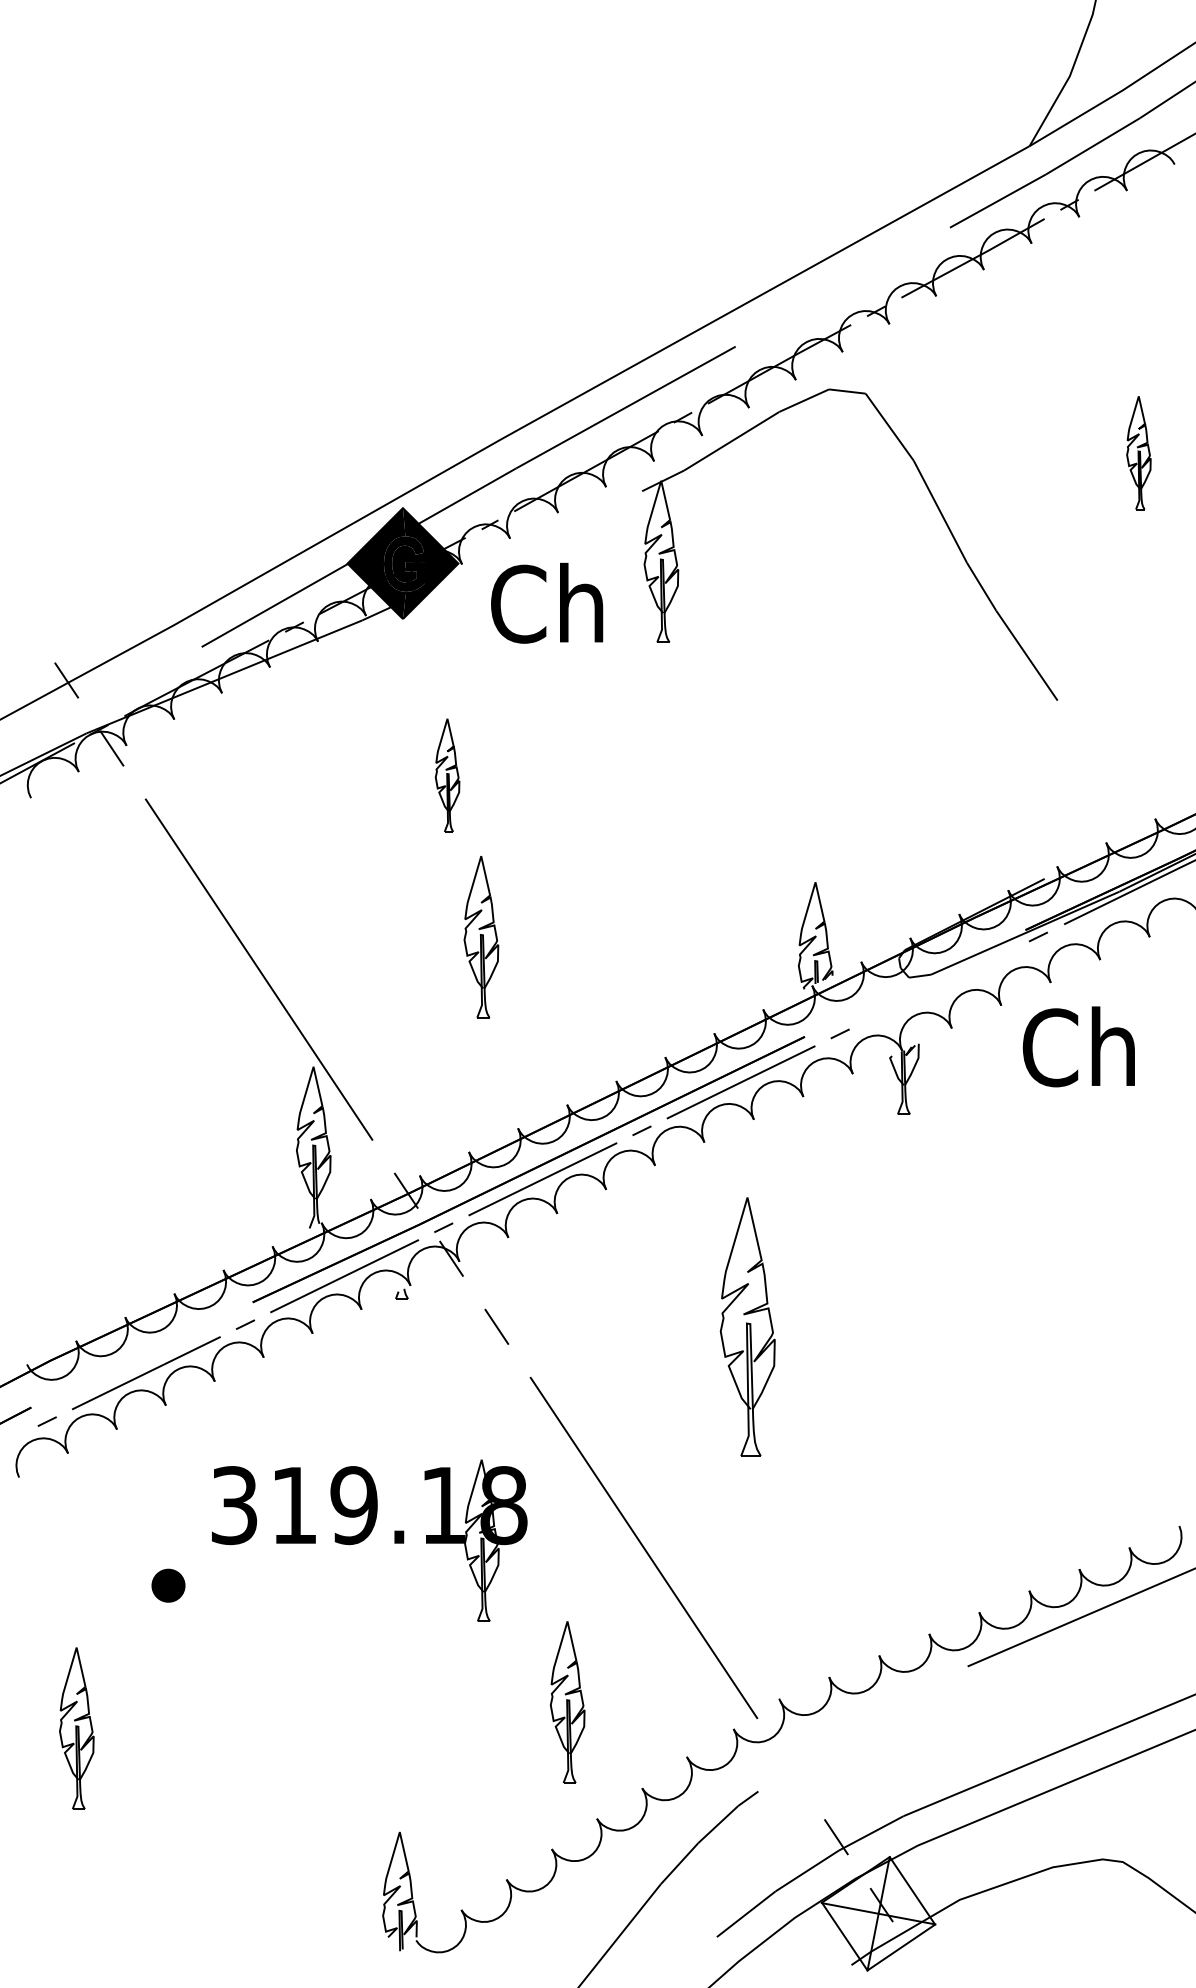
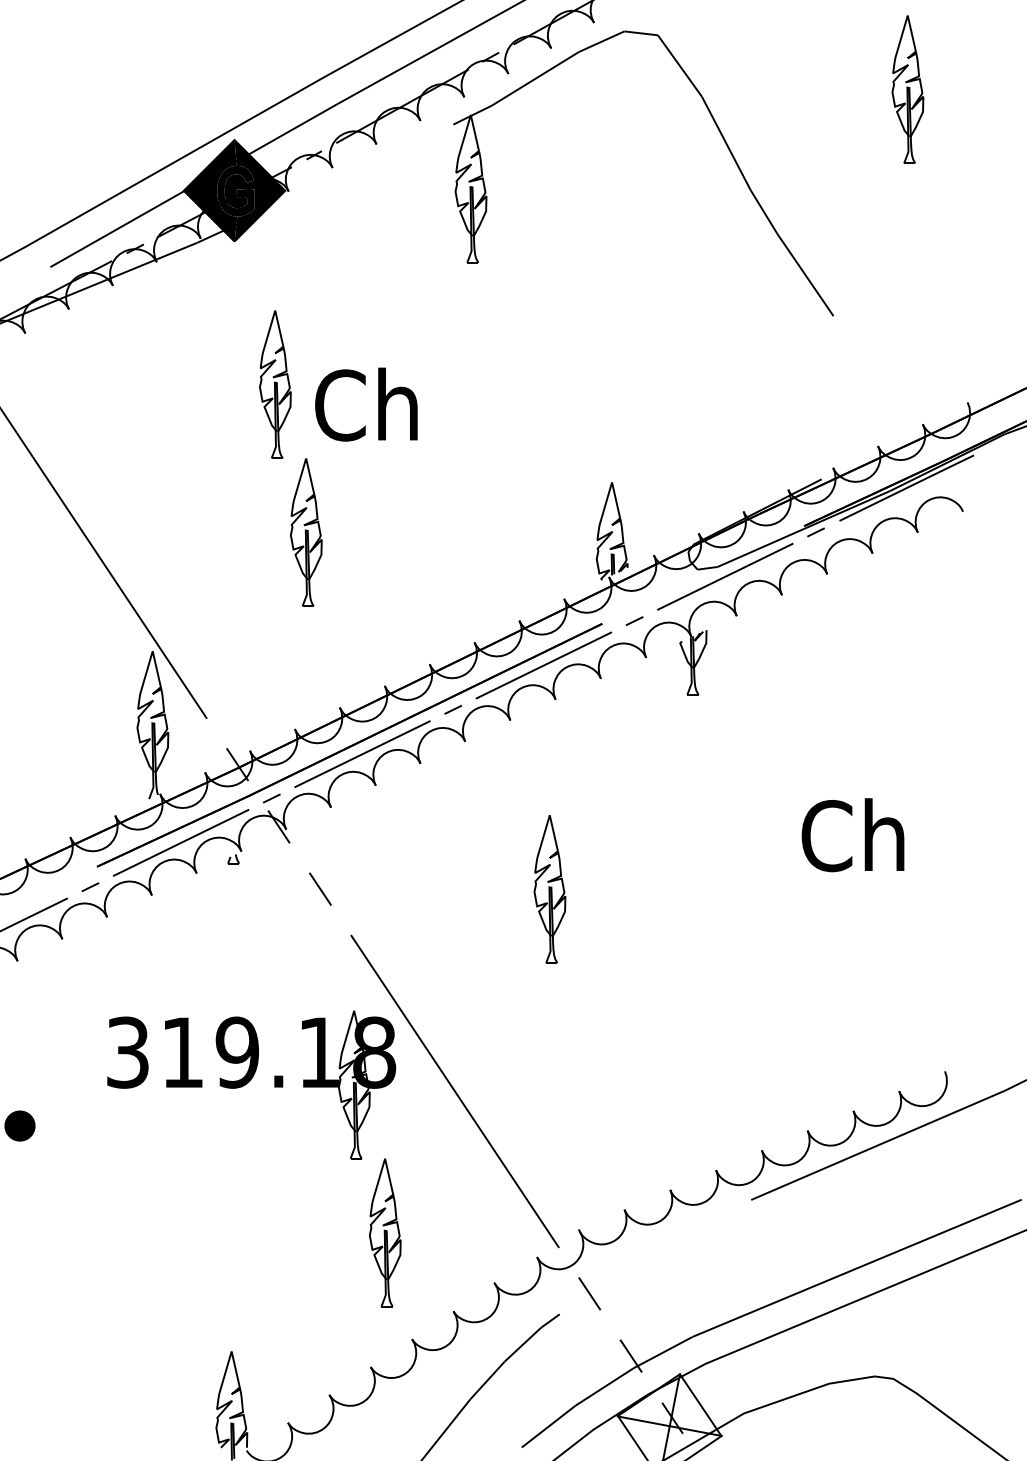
part: (1138, 452) -> (907, 89), size x1.43
text: (547, 602) -> (366, 403), moved
part: (447, 775) -> (275, 384), size x1.43
line: (938, 985) -> (724, 576), added
text: (1078, 1046) -> (852, 834), moved
part: (747, 1326) -> (549, 888), size x0.62
part: (369, 1540) -> (251, 1084), moved
line: (790, 1769) -> (589, 1294), added

